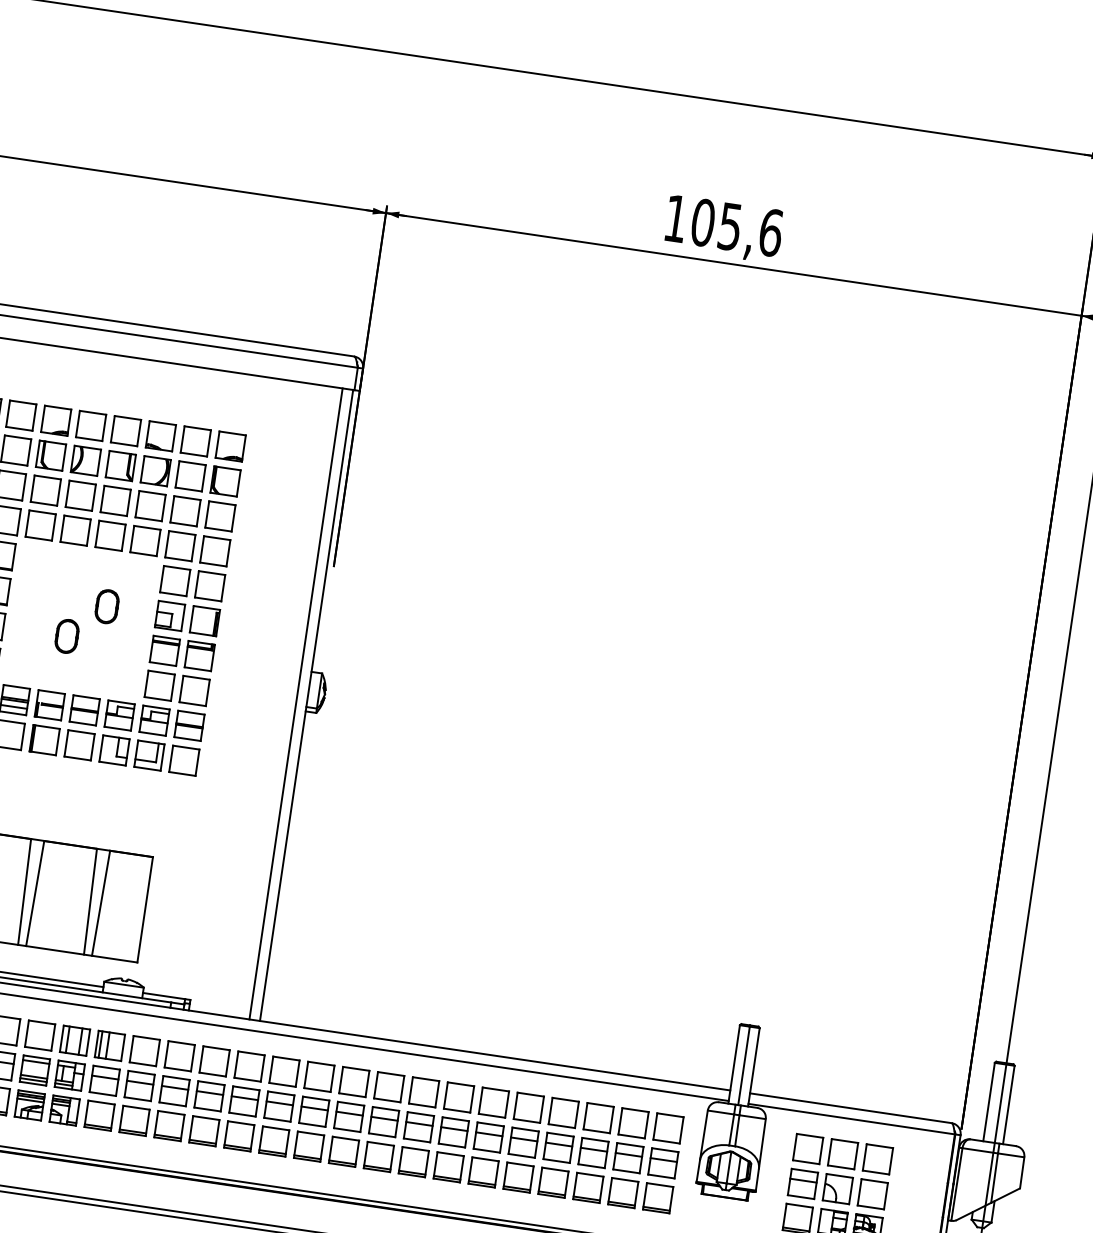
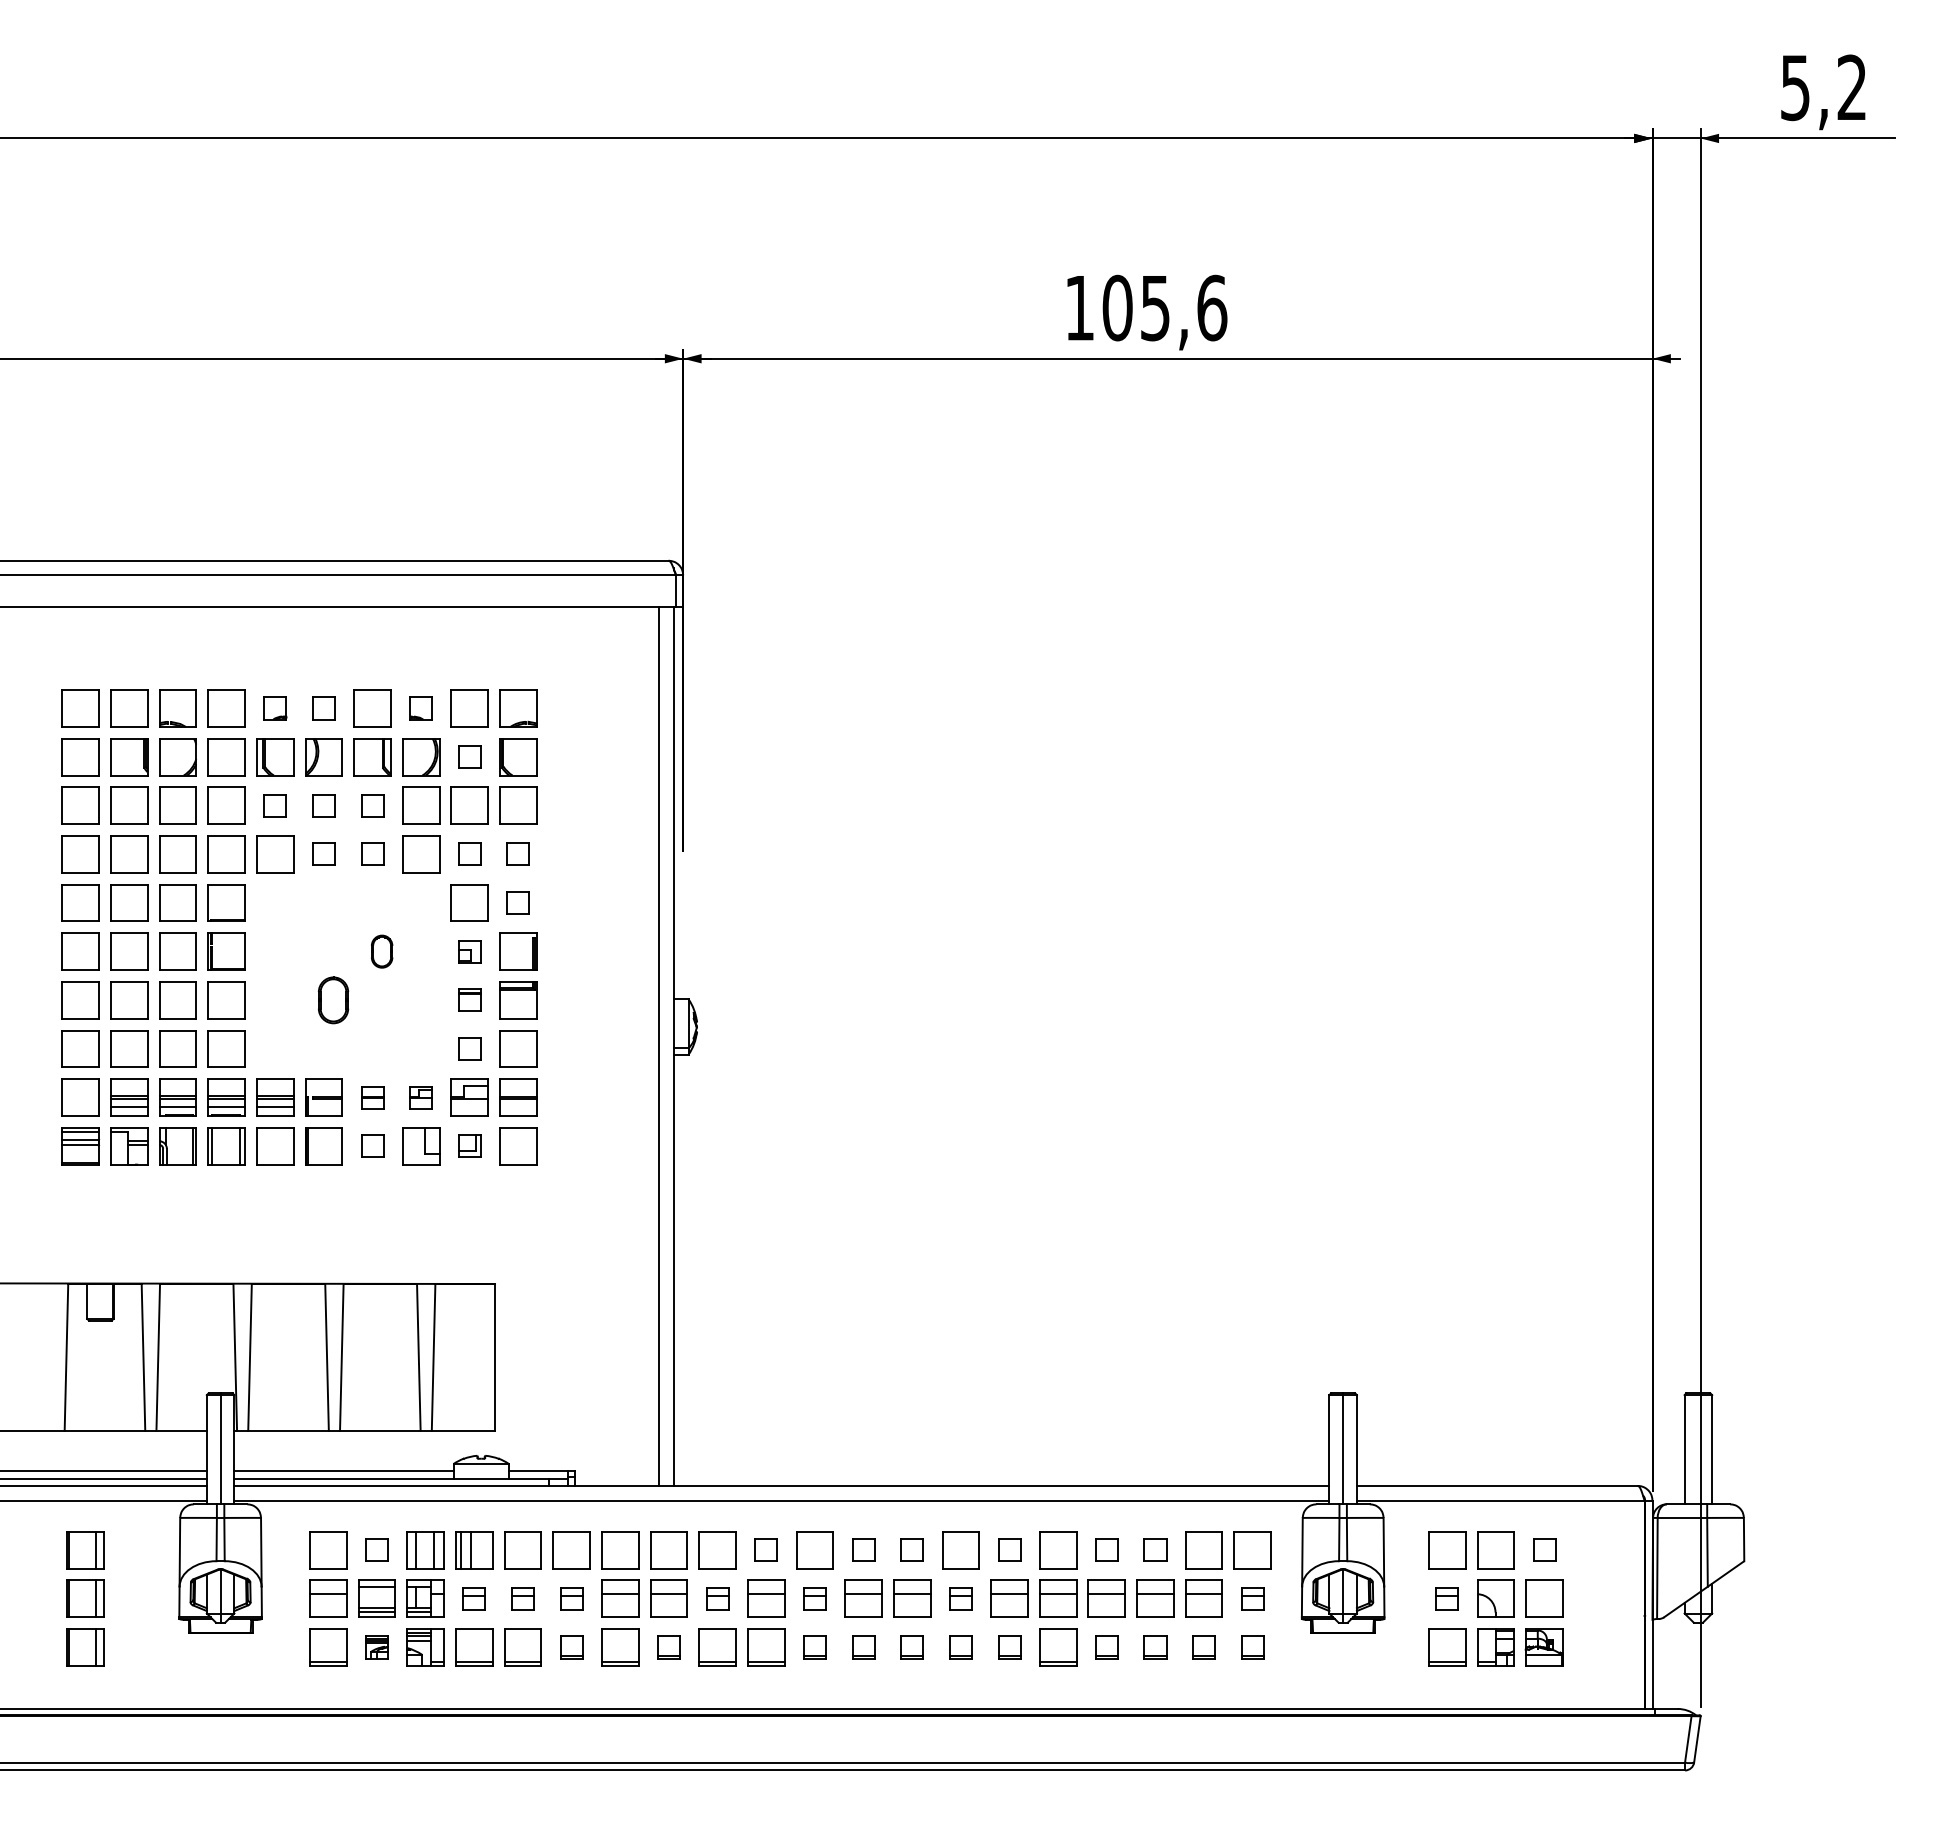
part: (56, 420) -> (275, 708), size x0.6
part: (90, 425) -> (323, 708), size x0.6
part: (161, 436) -> (421, 708), size x0.6
part: (190, 476) -> (469, 757), size x0.6
part: (46, 490) -> (275, 805), size x0.6
part: (80, 495) -> (323, 805), size x0.6
part: (115, 500) -> (372, 805), size x0.6
part: (75, 530) -> (323, 854), size x0.6
part: (110, 535) -> (372, 854), size x0.6
part: (180, 546) -> (469, 854), size x0.6
part: (215, 551) -> (518, 854), size x0.6
part: (210, 585) -> (518, 902), size x0.6
part: (106, 606) -> (381, 951), size x0.7
part: (169, 615) -> (469, 951), size x0.6
part: (164, 650) -> (469, 1000), size x0.6
part: (159, 685) -> (469, 1048), size x0.6
part: (84, 710) -> (372, 1097), size x0.6
part: (119, 715) -> (421, 1097), size x0.6
part: (79, 745) -> (372, 1146), size x0.6
part: (149, 755) -> (469, 1146), size x0.6
part: (39, 1035) -> (376, 1550), size x0.6
part: (319, 1077) -> (766, 1550), size x0.6
part: (104, 1080) -> (474, 1598), size x0.6
part: (139, 1085) -> (522, 1598), size x0.6
part: (389, 1087) -> (863, 1550), size x0.6
part: (174, 1090) -> (571, 1598), size x0.6
part: (424, 1092) -> (912, 1550), size x0.6
part: (493, 1102) -> (1009, 1550), size x0.6
part: (29, 1105) -> (376, 1647), size x0.6
part: (279, 1106) -> (717, 1598), size x0.6
part: (563, 1113) -> (1106, 1550), size x0.6
part: (348, 1116) -> (814, 1598), size x0.6
part: (598, 1118) -> (1155, 1550), size x0.6
part: (169, 1126) -> (571, 1647), size x0.6
part: (453, 1132) -> (960, 1598), size x0.6
part: (238, 1136) -> (668, 1647), size x0.6
part: (343, 1151) -> (814, 1647), size x0.6
part: (378, 1157) -> (863, 1647), size x0.6
part: (877, 1159) -> (1544, 1550), size x0.6
part: (414, 1162) -> (912, 1647), size x0.6
part: (663, 1163) -> (1252, 1598), size x0.6
part: (448, 1167) -> (960, 1647), size x0.6
part: (483, 1172) -> (1009, 1647), size x0.6
part: (553, 1182) -> (1106, 1647), size x0.6
part: (803, 1183) -> (1447, 1598), size x0.6
part: (588, 1187) -> (1155, 1647), size x0.6
part: (622, 1193) -> (1203, 1647), size x0.6
part: (657, 1198) -> (1252, 1647), size x0.6

